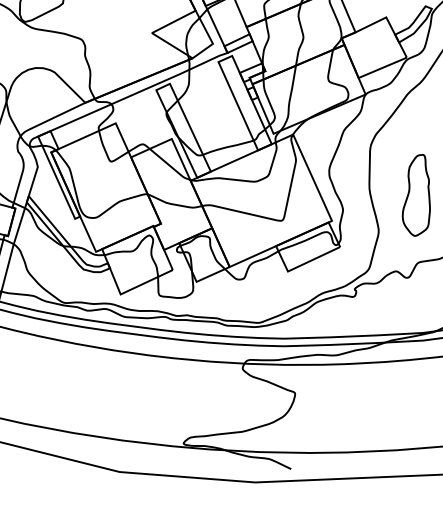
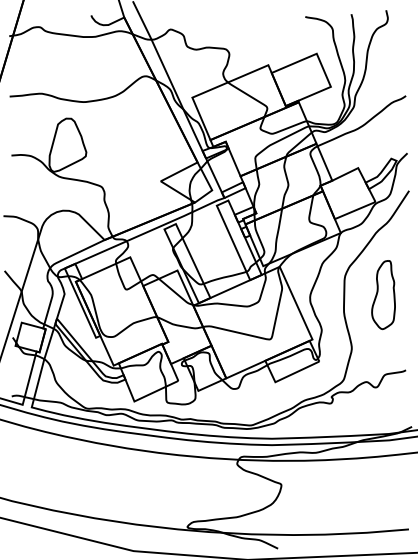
part: (416, 195) -> (383, 295), moved

